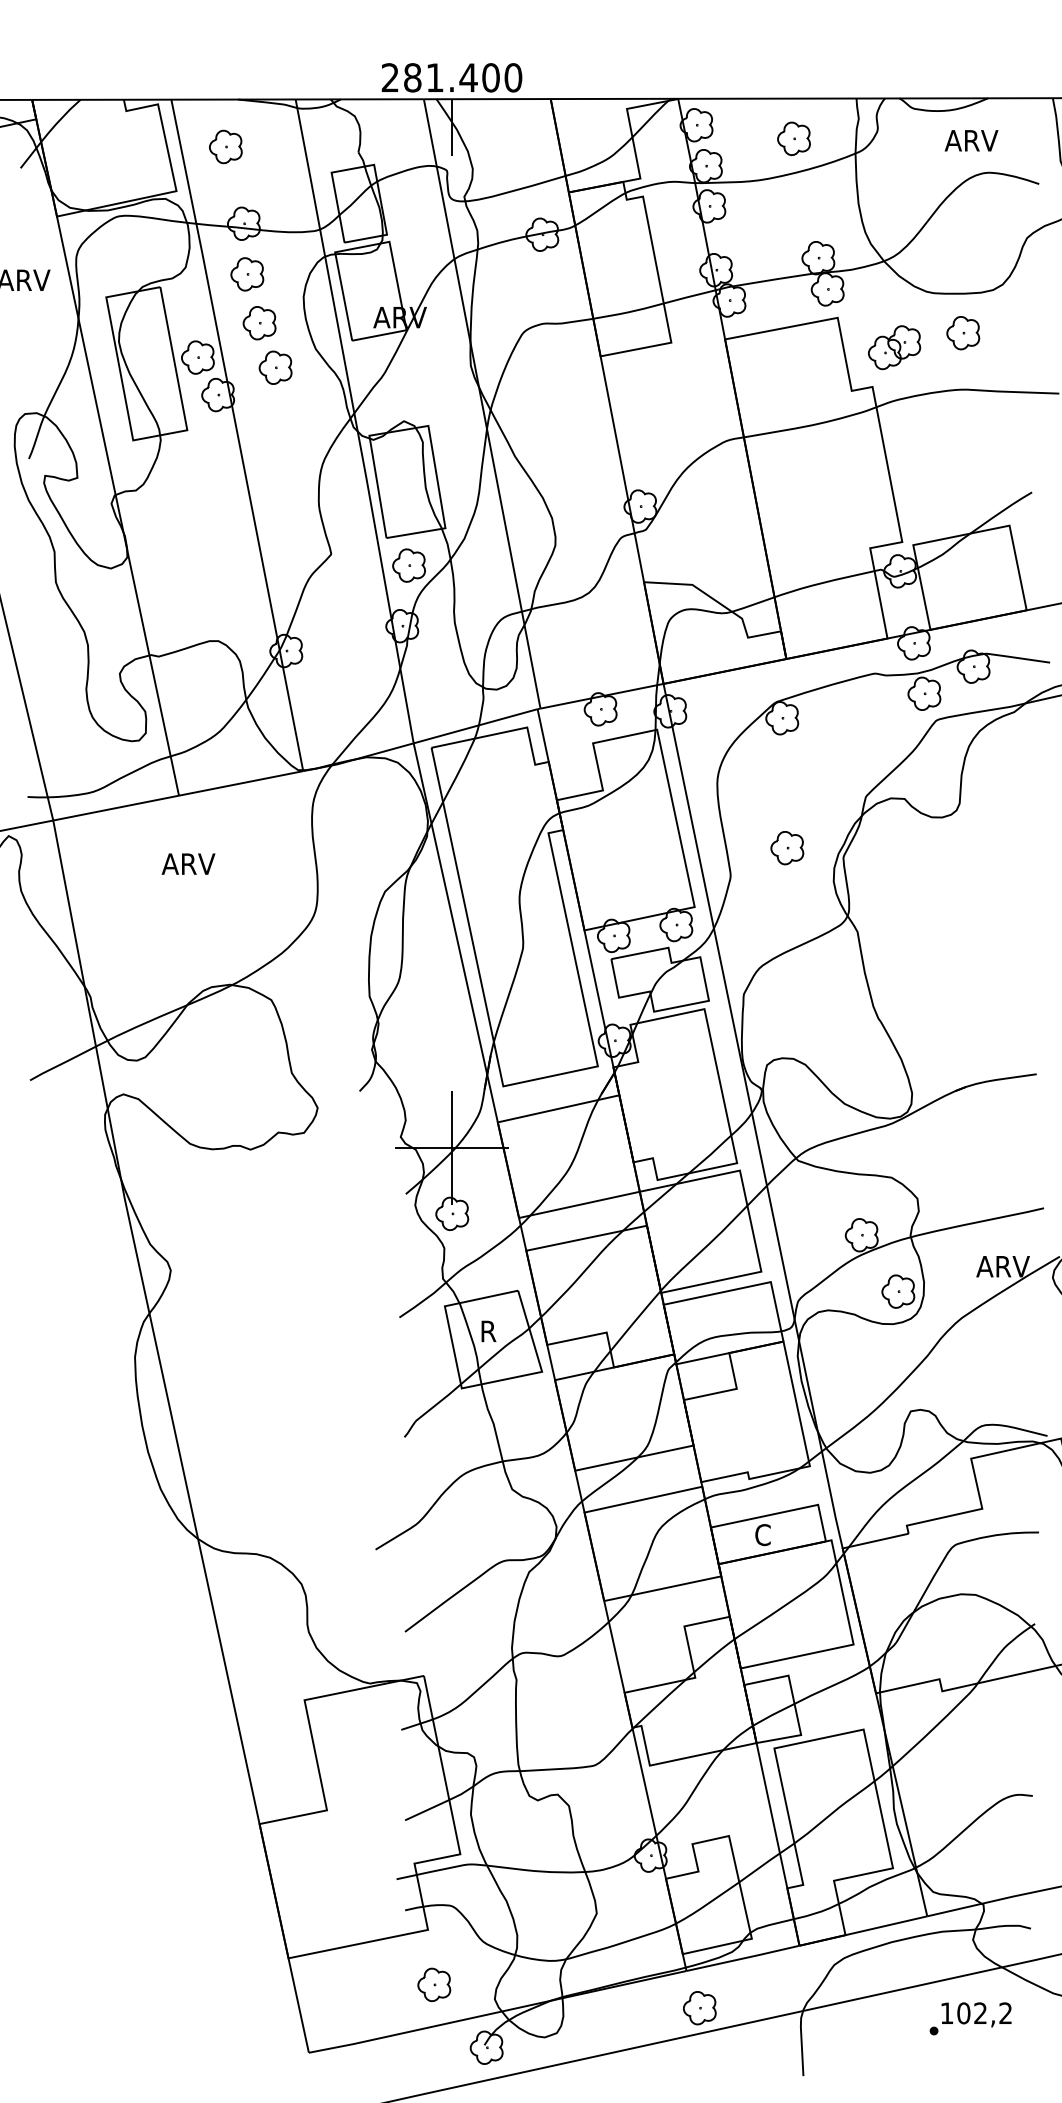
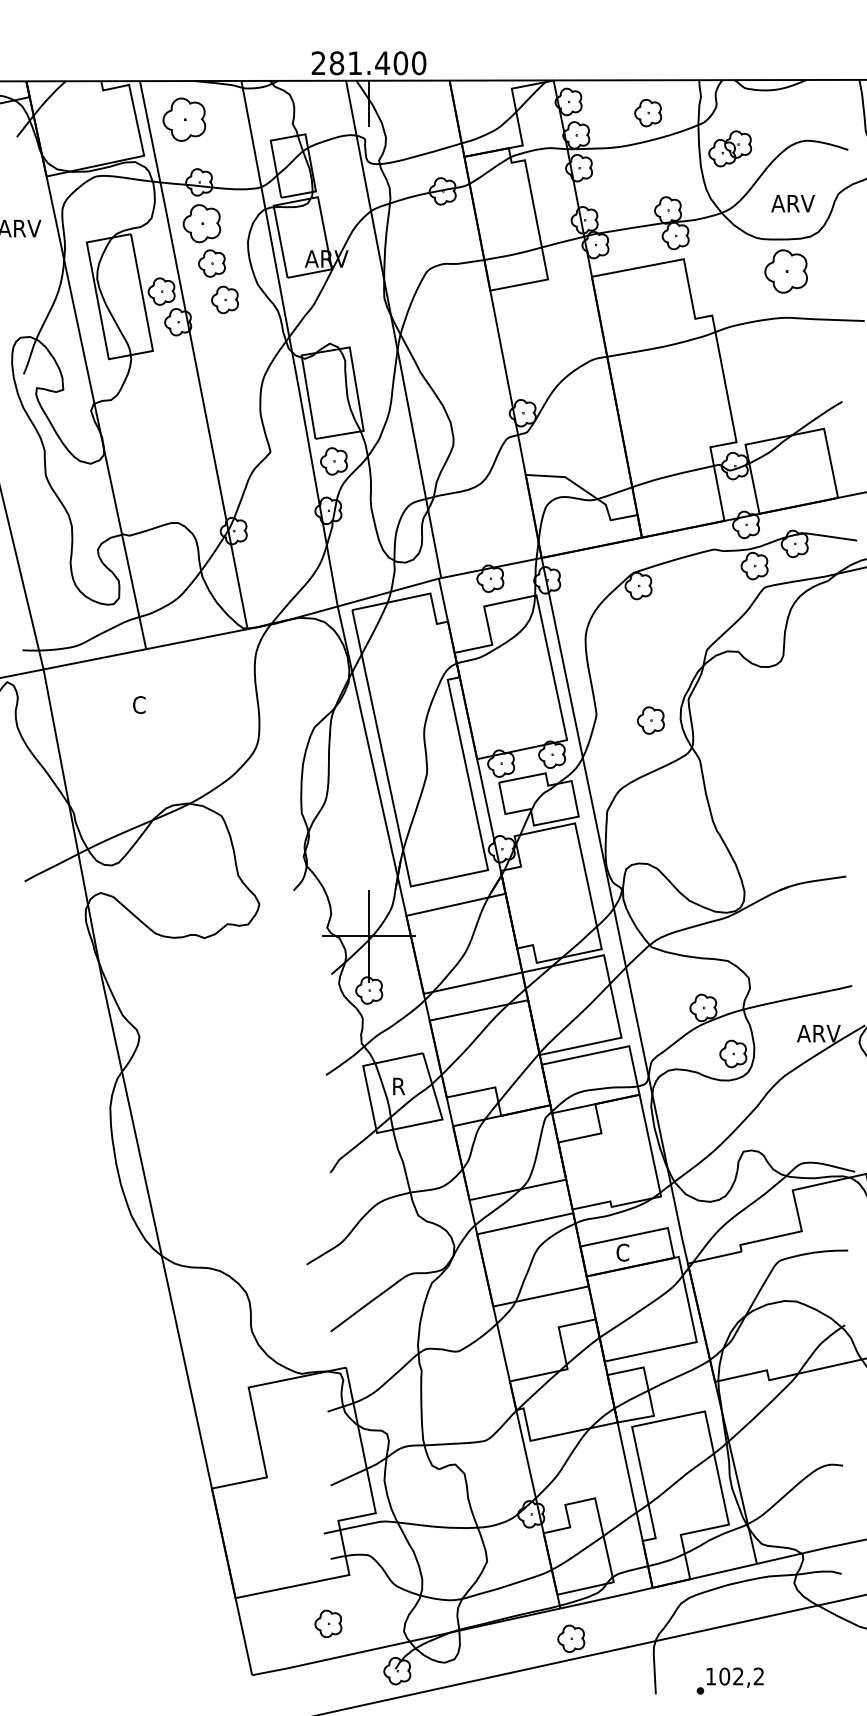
text: (971, 140) -> (793, 203), moved
part: (225, 146) -> (184, 119), size x1.6
part: (247, 274) -> (202, 223), size x1.4
part: (963, 333) -> (786, 271), size x1.6
part: (894, 347) -> (730, 148), moved
part: (787, 848) -> (651, 720), moved
text: (188, 864) -> (153, 705), ARV -> C
part: (434, 1984) -> (328, 1623), moved
part: (970, 2018) -> (730, 1680), moved

